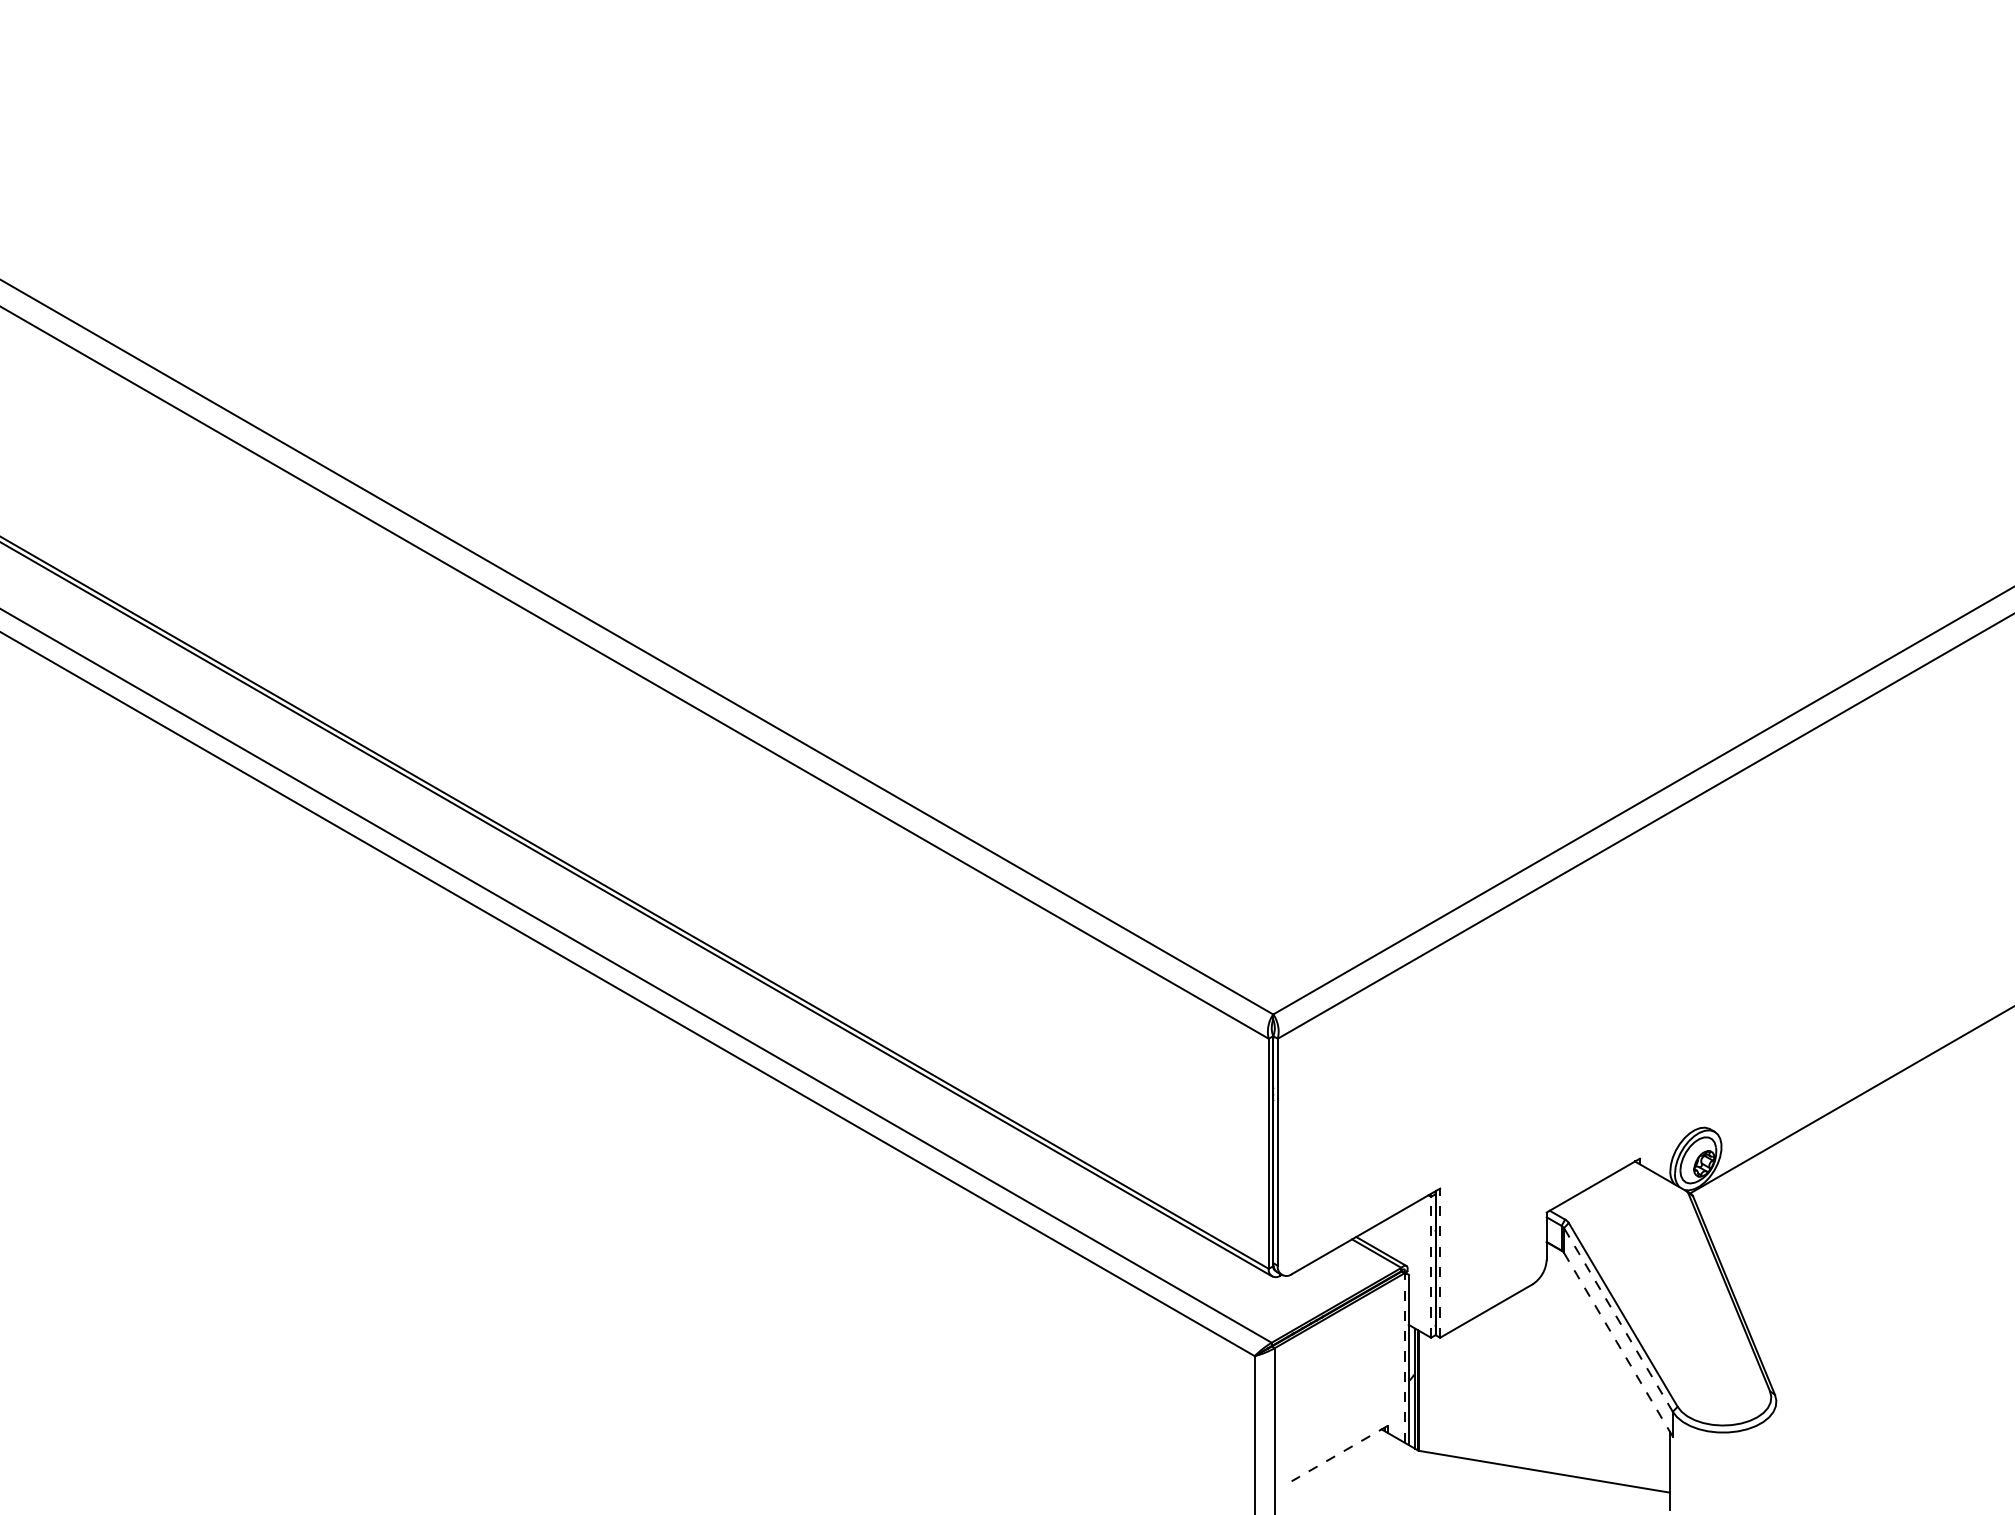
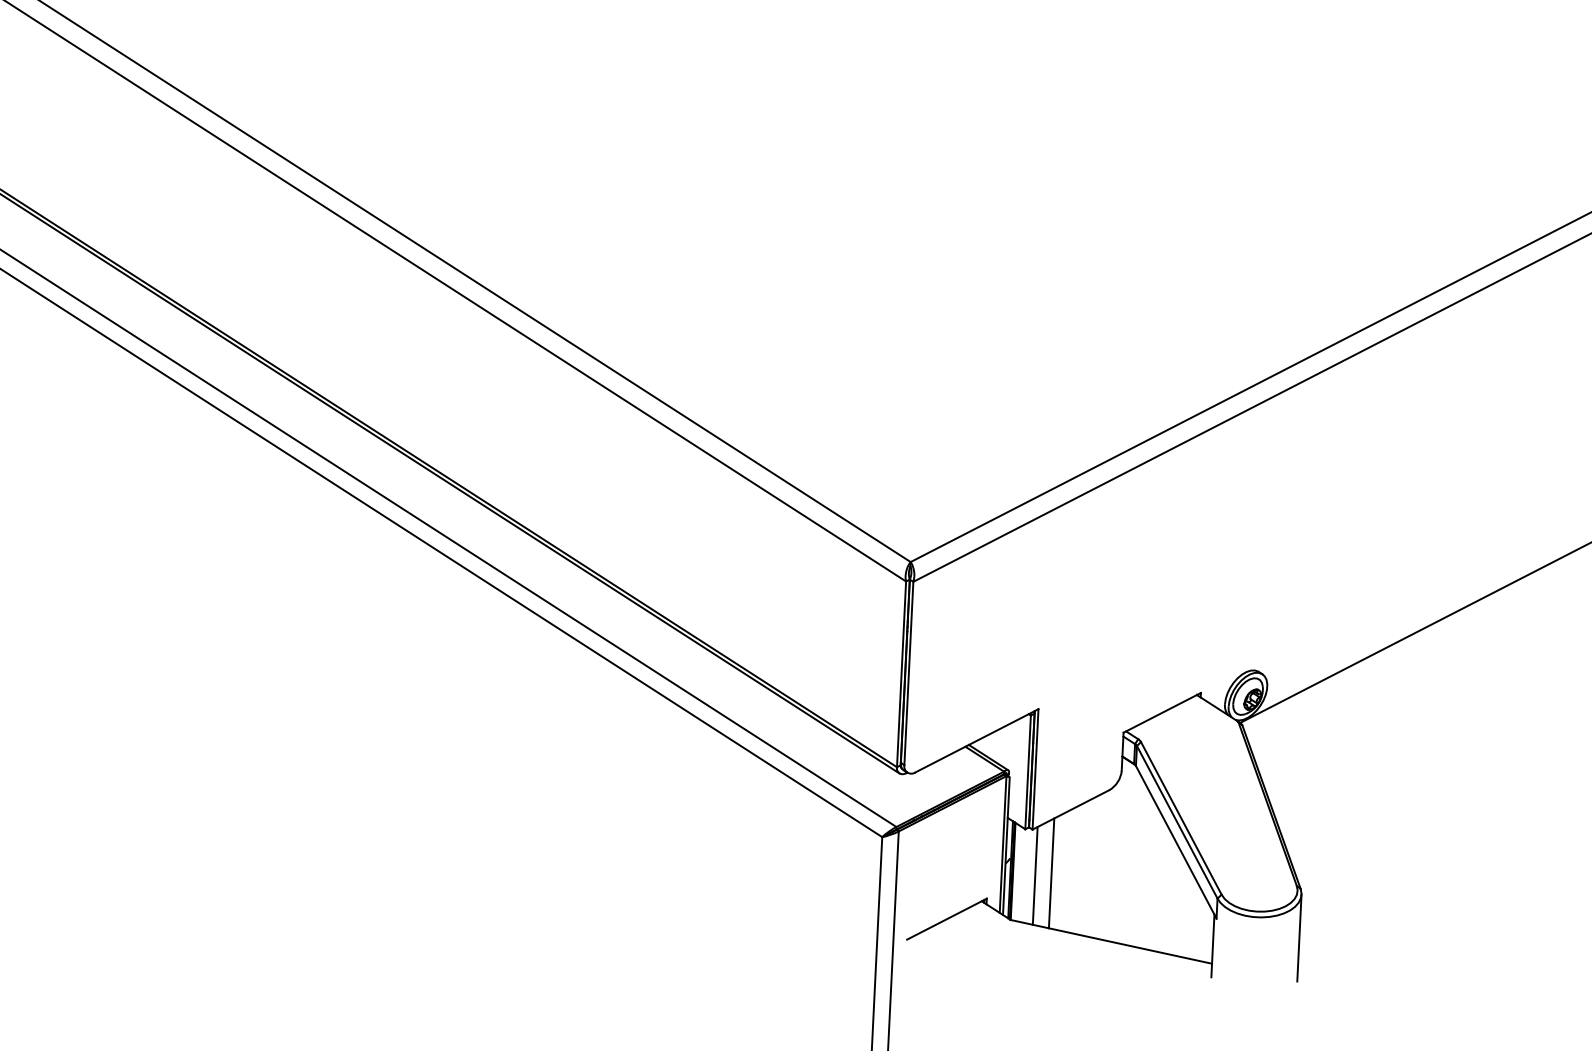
line: (1440, 1263) -> (1035, 769), dashed -> solid
line: (1431, 1266) -> (1028, 771), dashed -> solid
line: (1618, 1319) -> (1177, 821), dashed -> solid
line: (1618, 1344) -> (1176, 842), dashed -> solid
line: (1404, 1357) -> (1003, 844), dashed -> solid
line: (1466, 1390) -> (1051, 873), added
line: (1446, 1394) -> (1035, 875), added
line: (1339, 1453) -> (946, 919), dashed -> solid
line: (1776, 1455) -> (1299, 937), added

